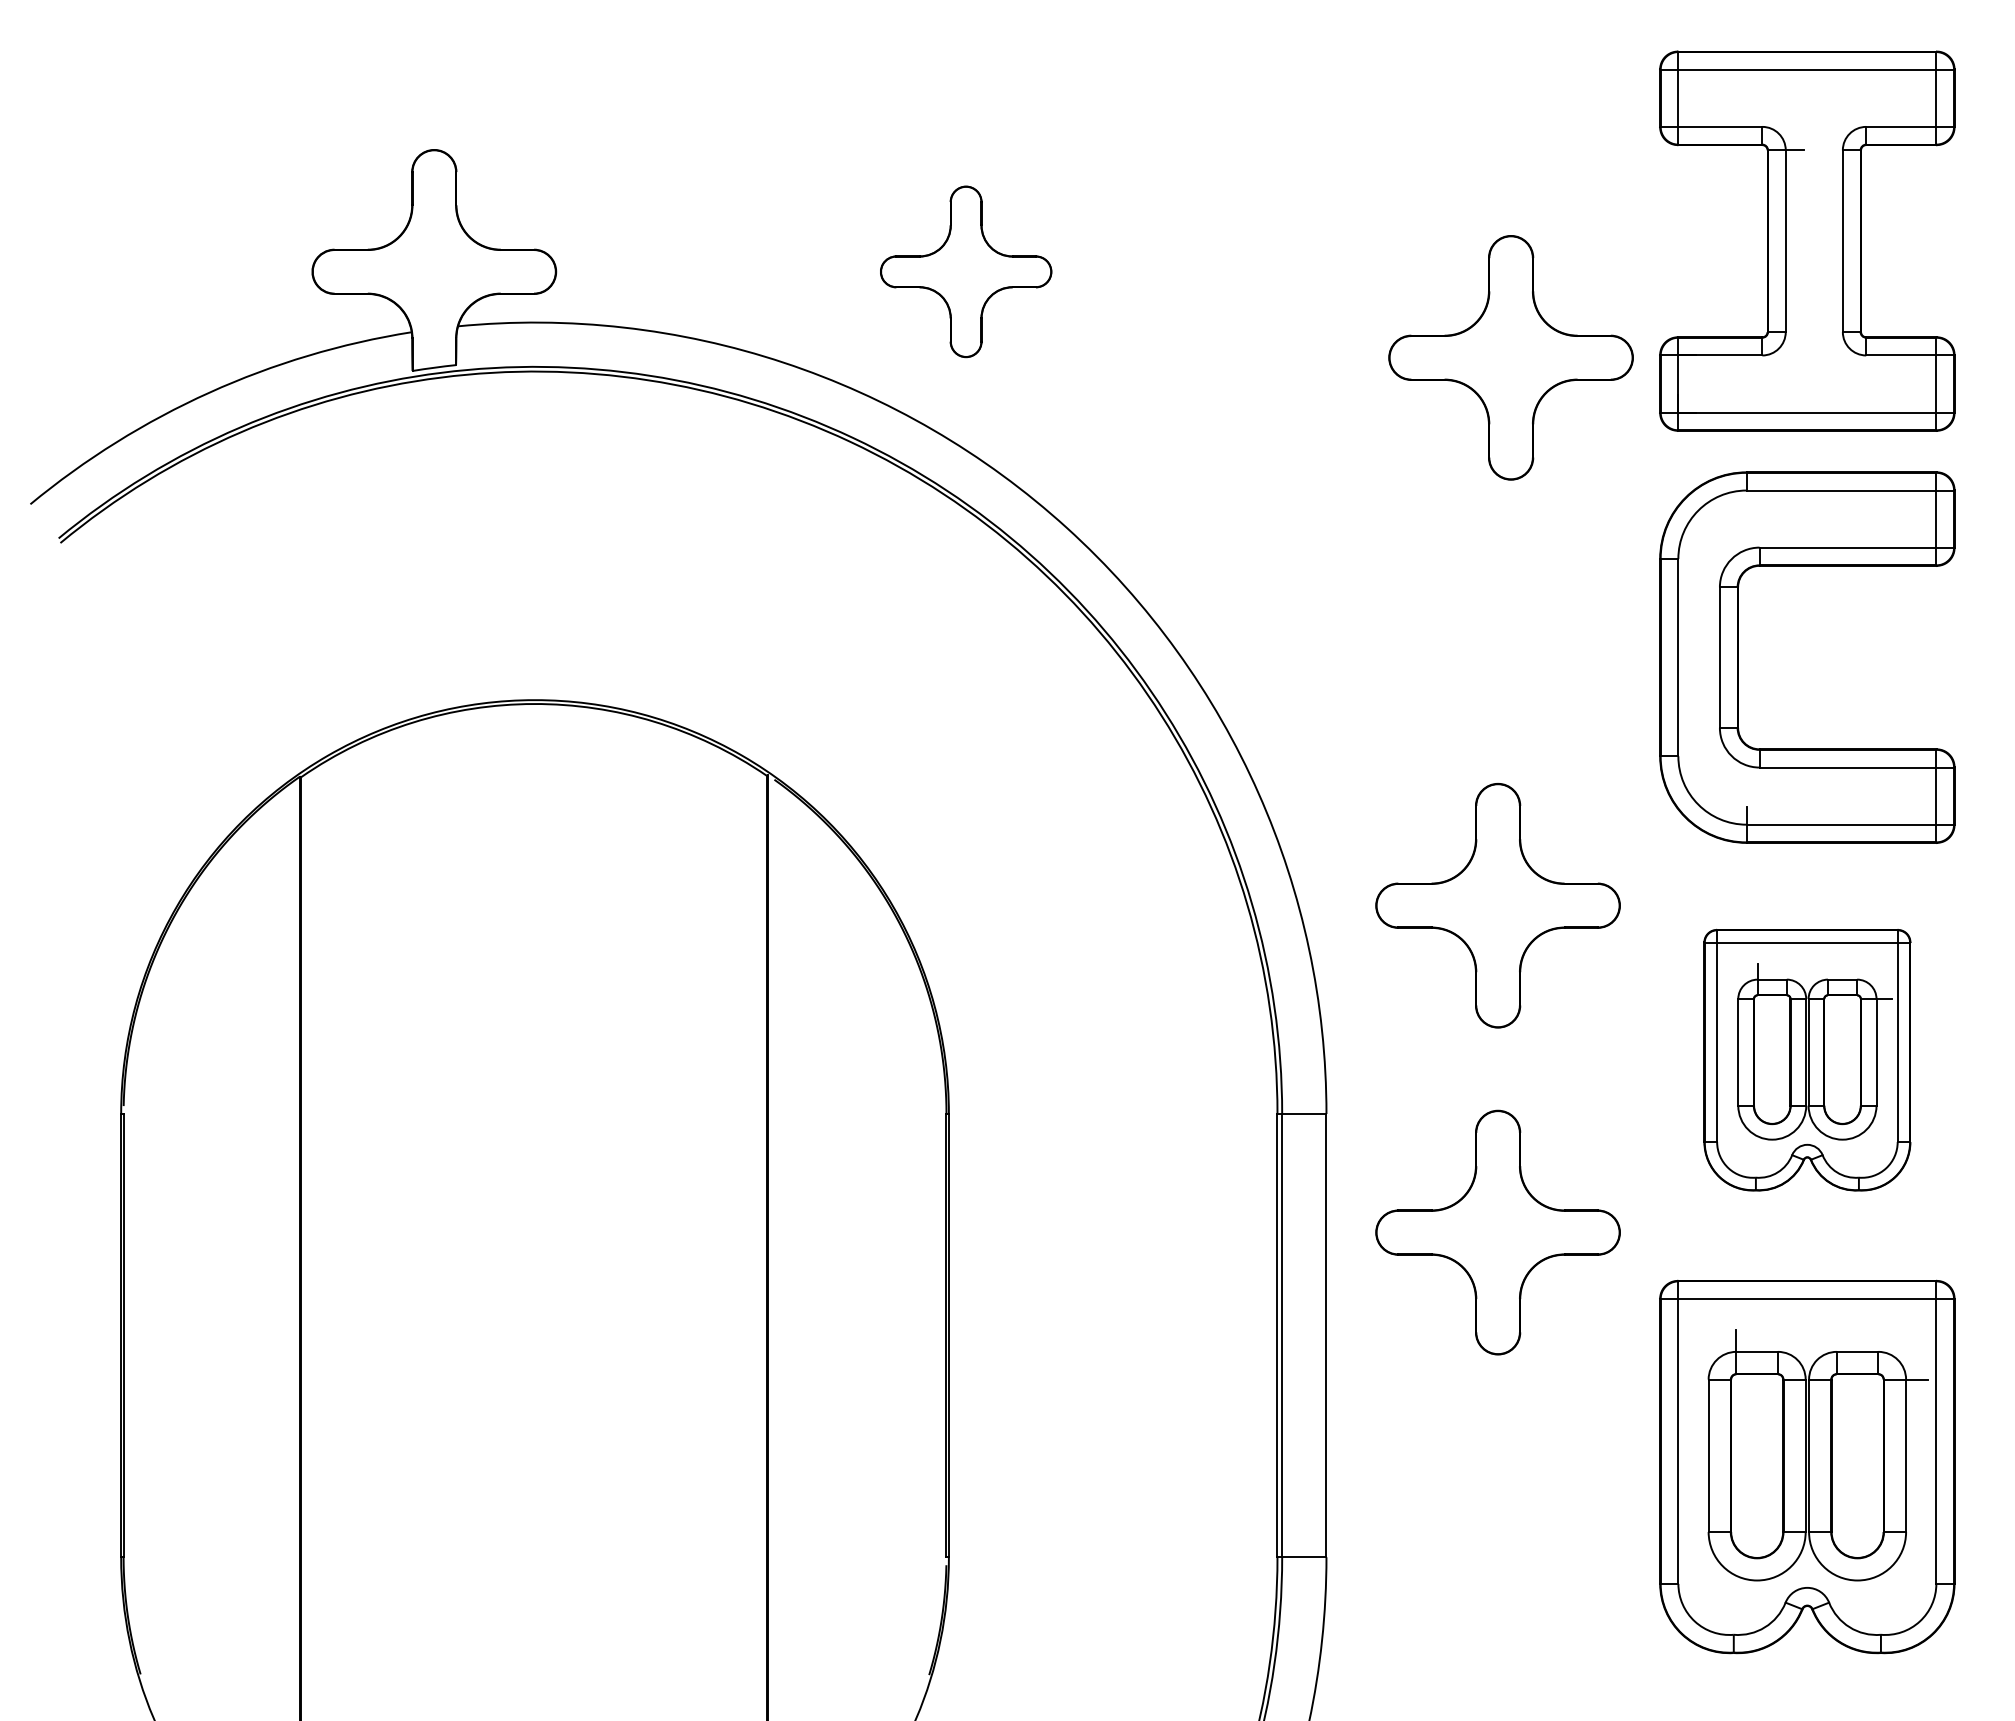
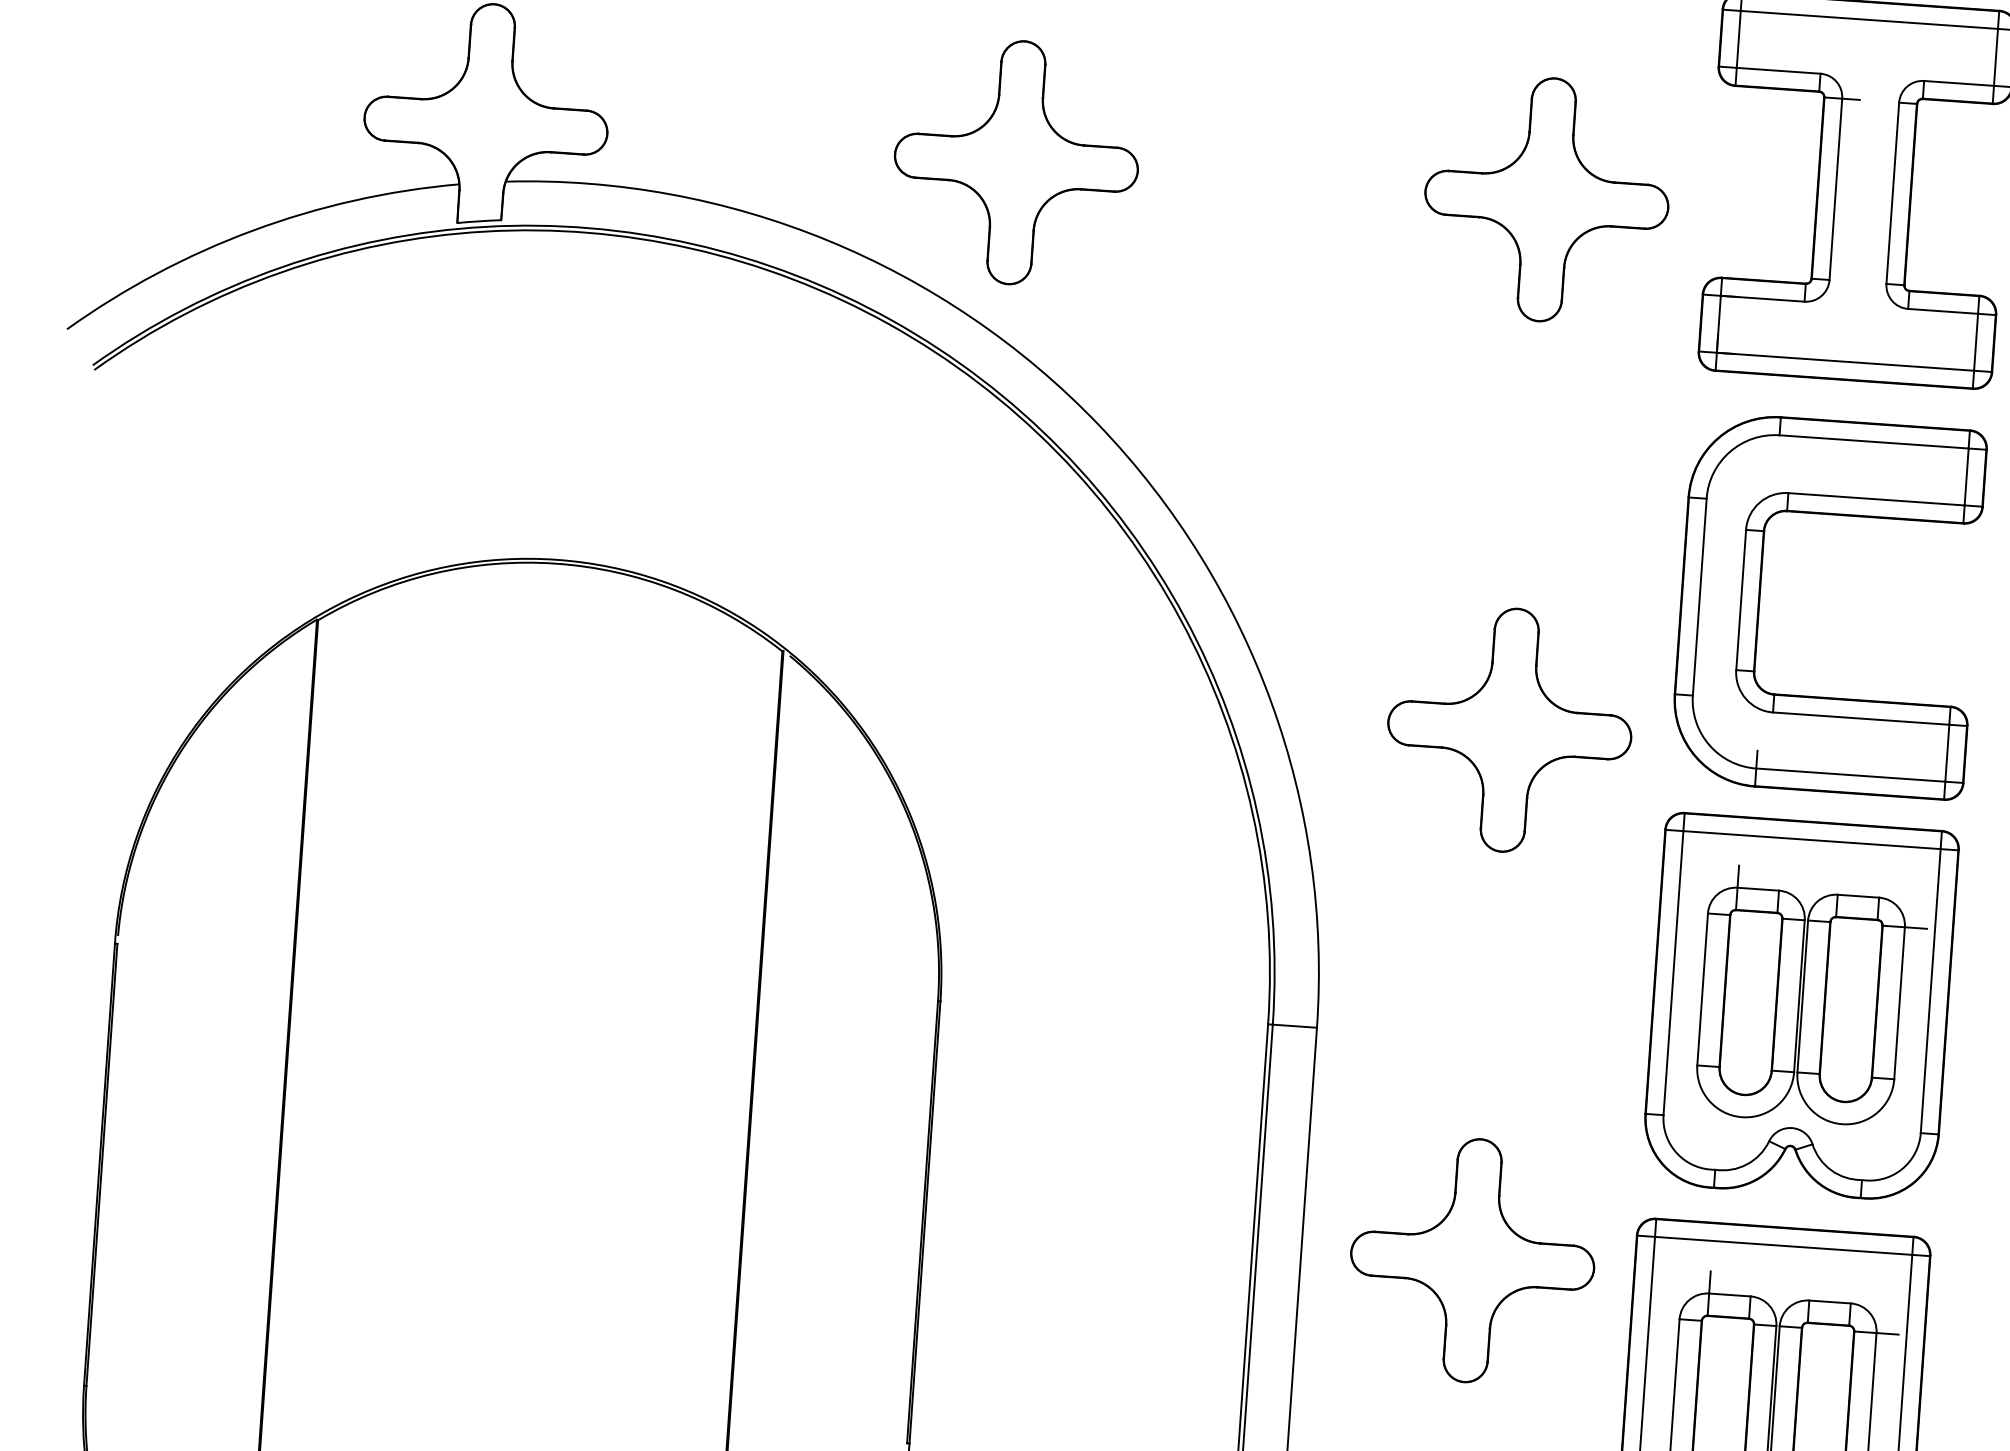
part: (965, 271) -> (1015, 162), size x1.43
part: (1510, 357) -> (1546, 199), moved
part: (1497, 905) -> (1509, 730), moved
part: (1807, 1060) -> (1800, 1007), size x1.43
part: (1497, 1232) -> (1472, 1260), moved

